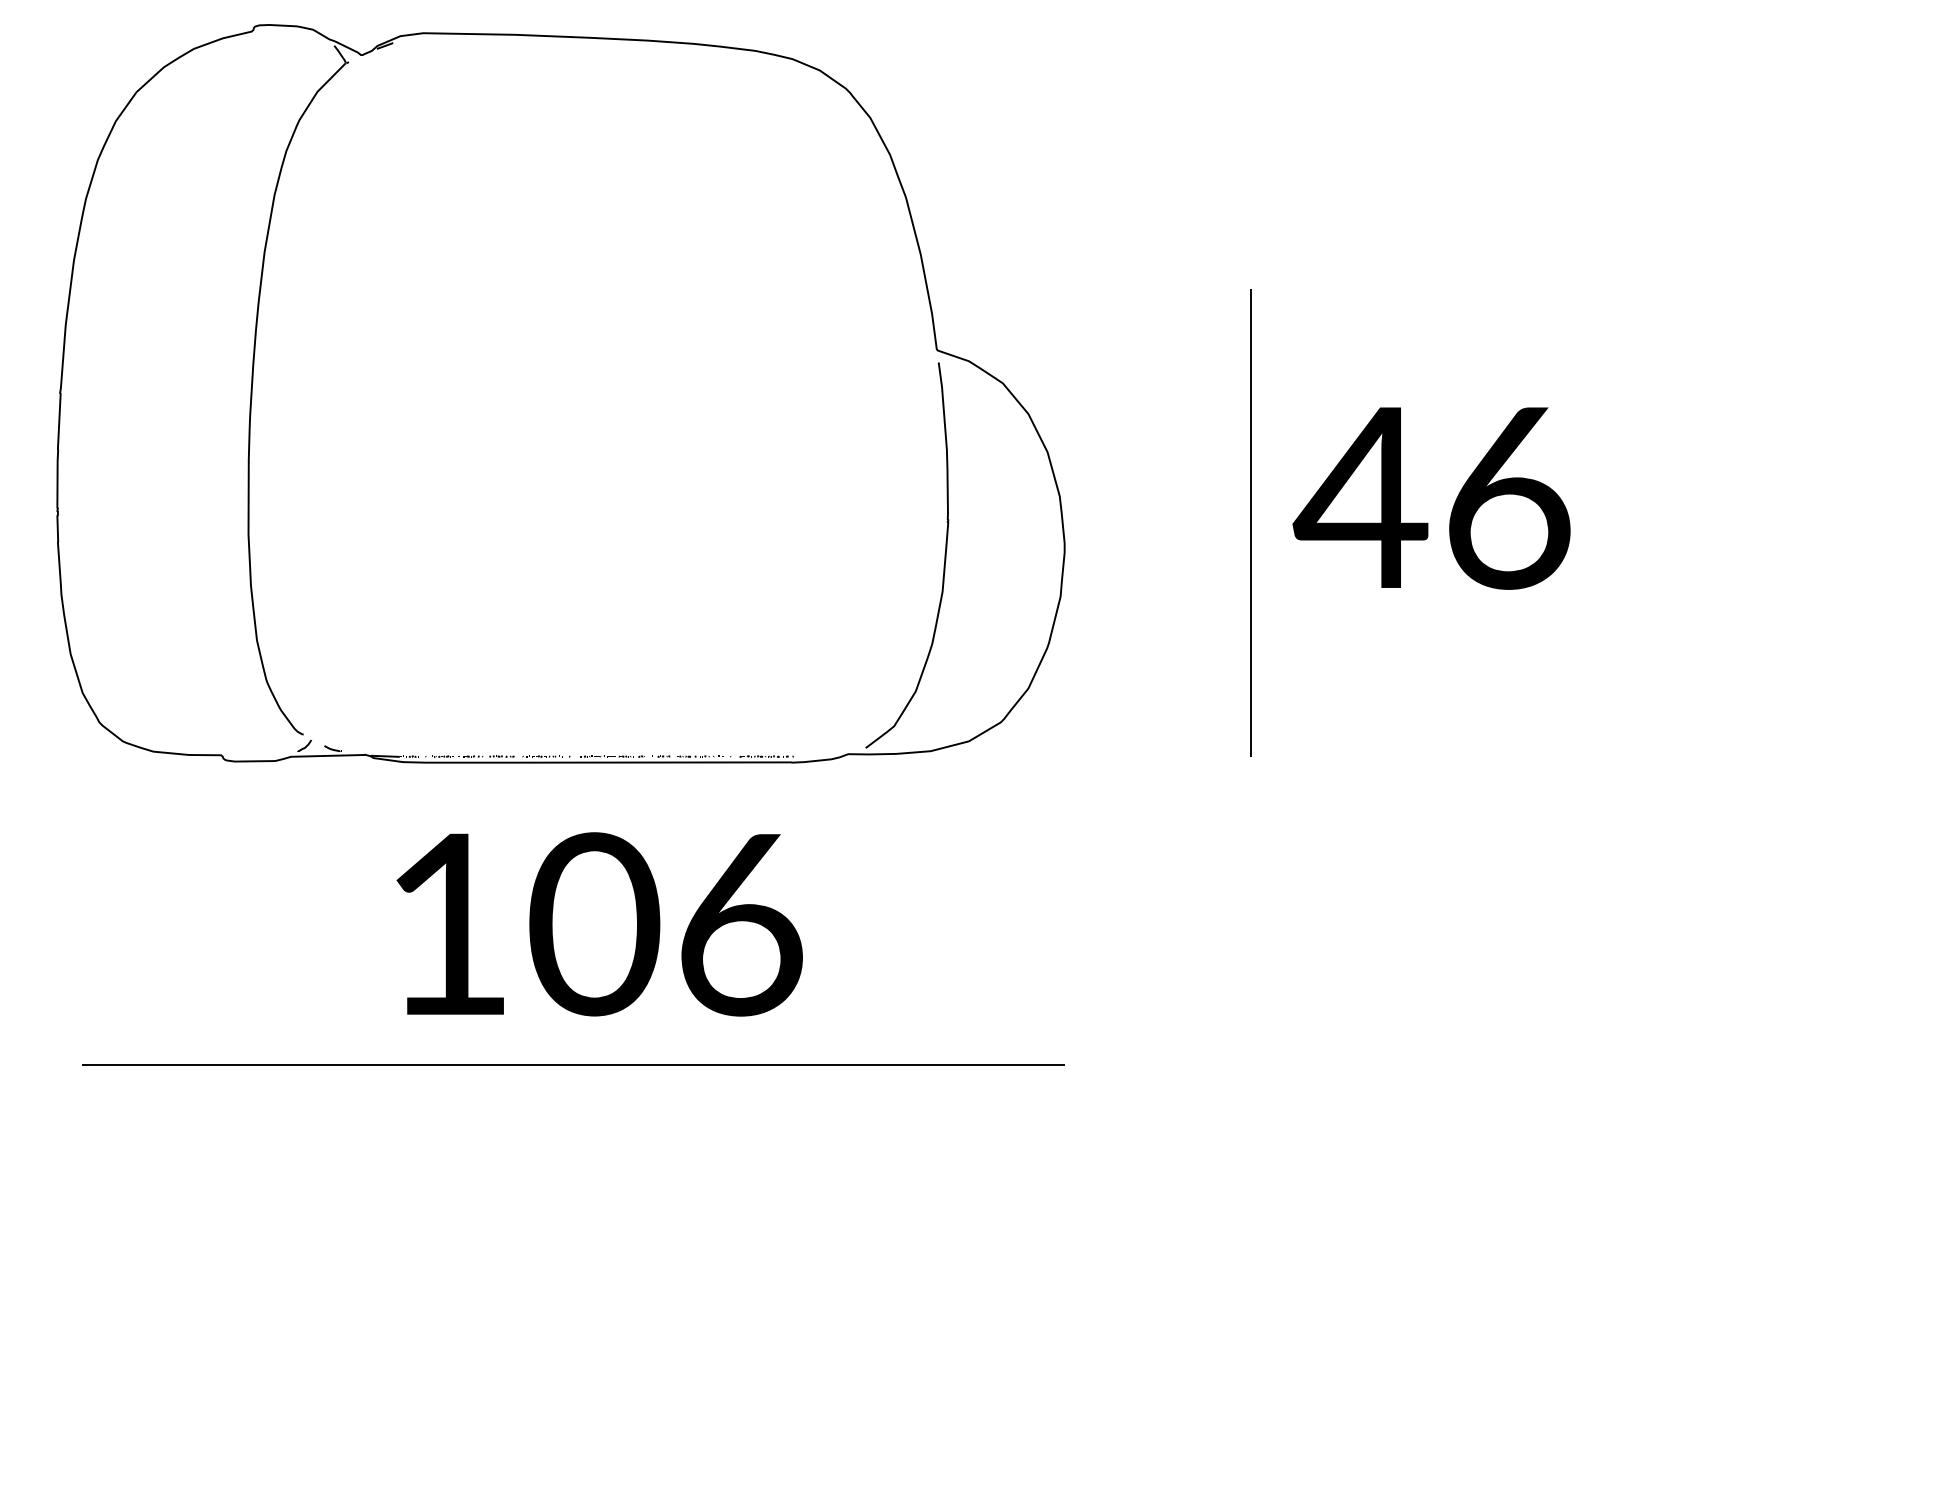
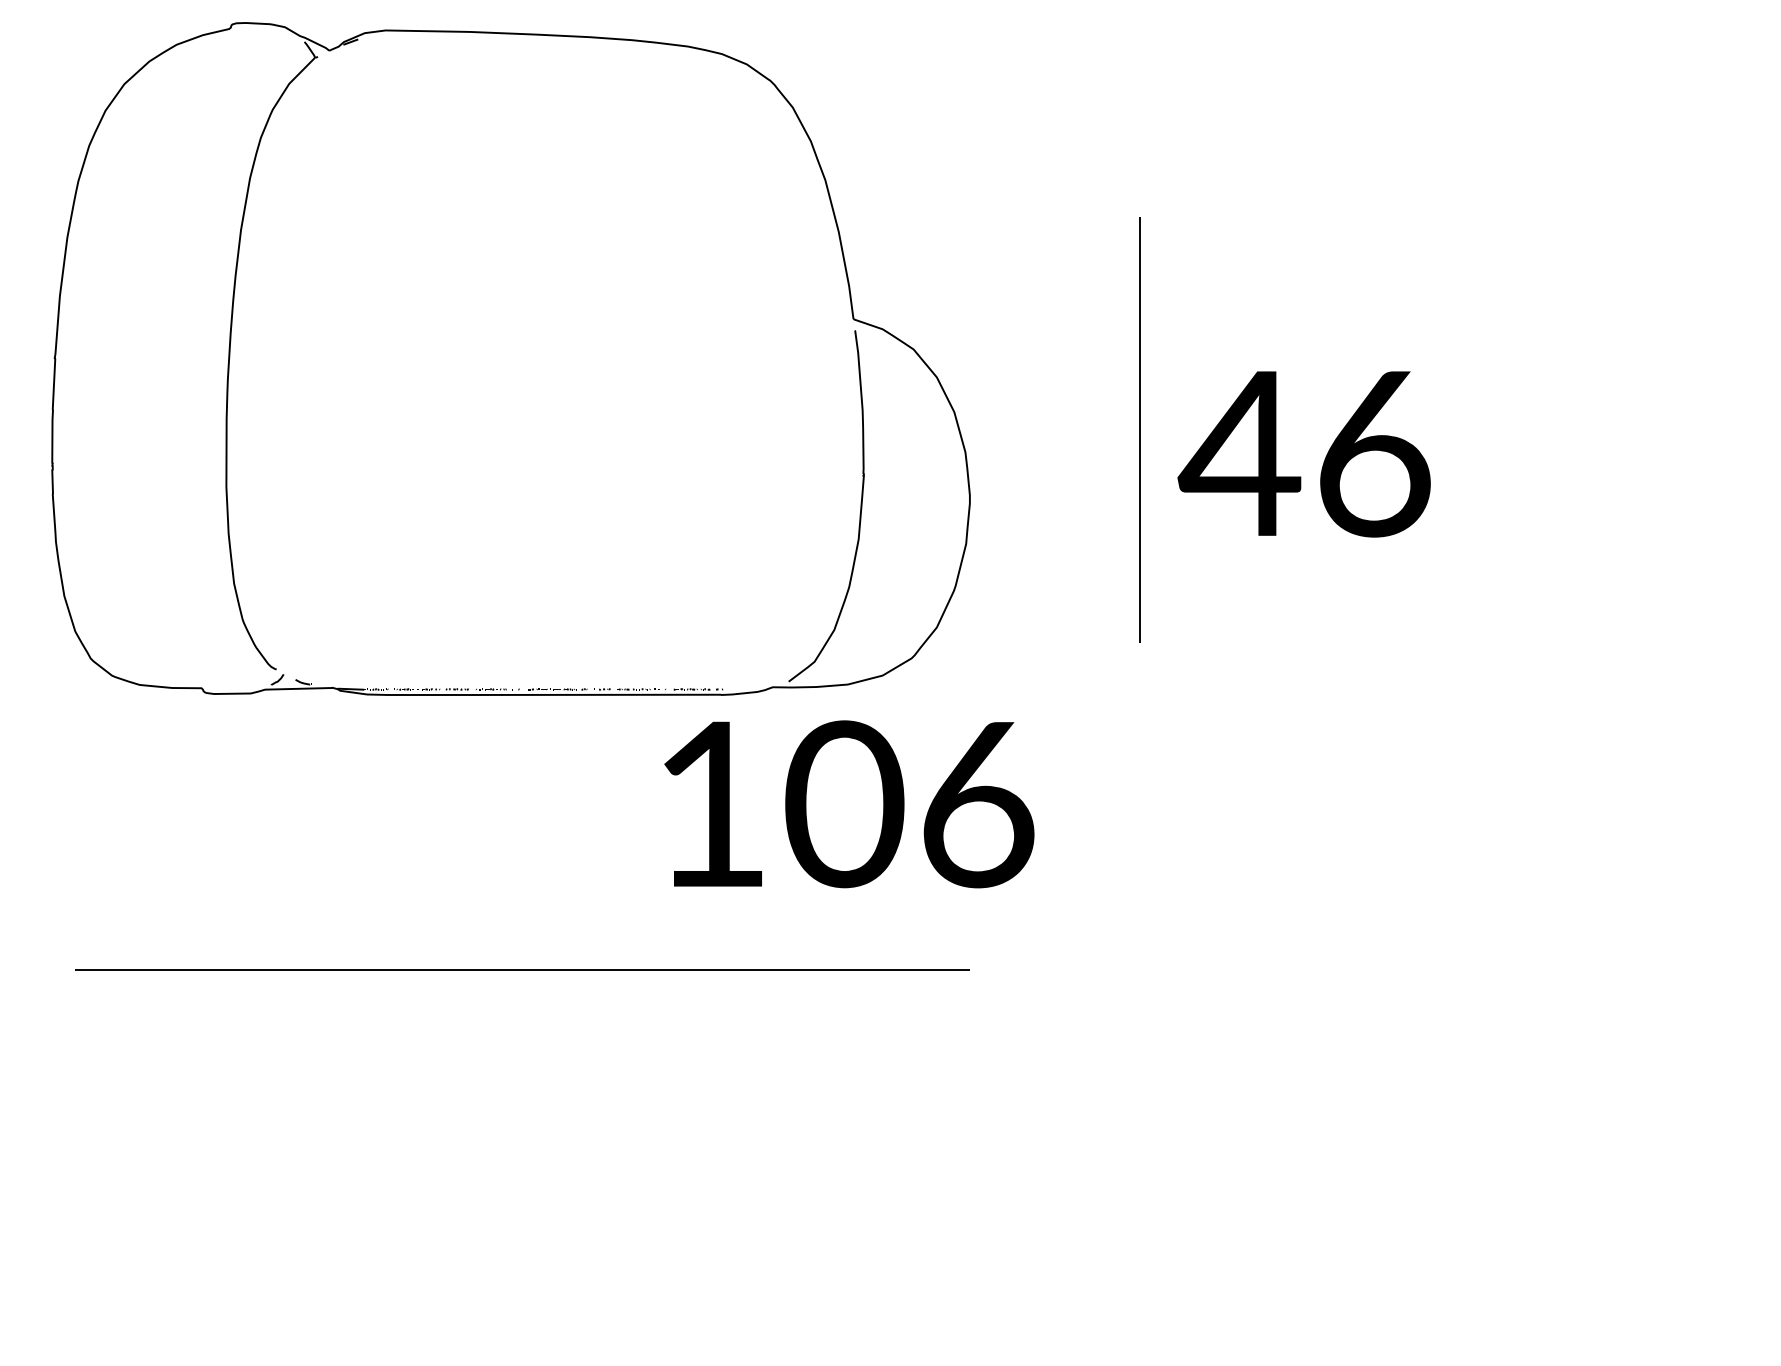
line: (1250, 522) -> (1139, 429), moved
text: (599, 924) -> (849, 804), moved

